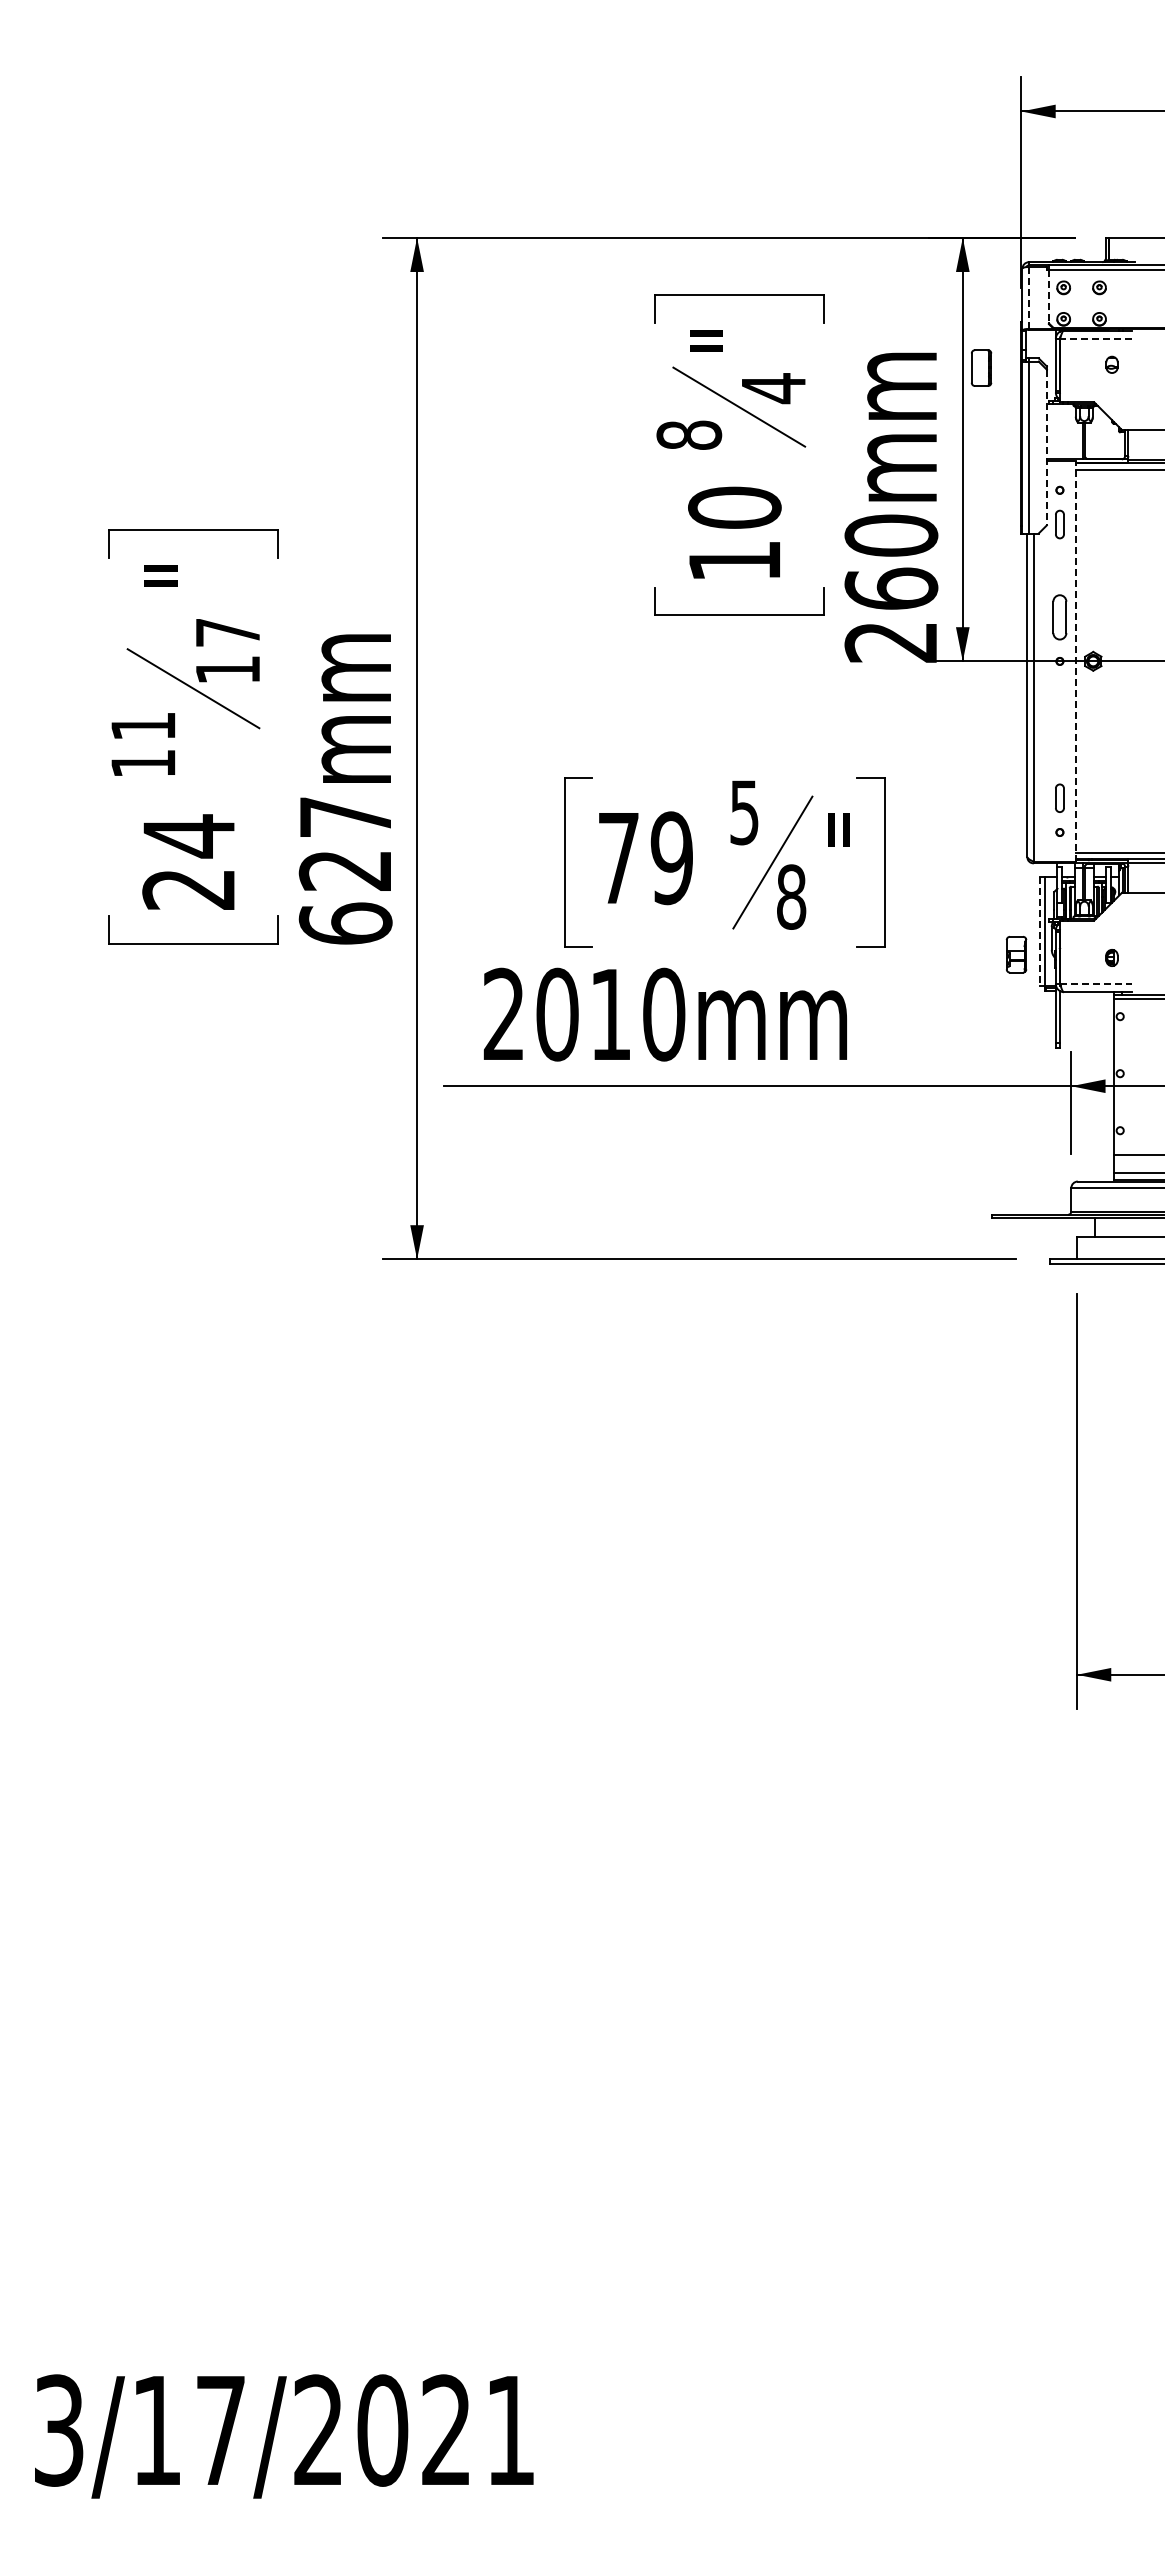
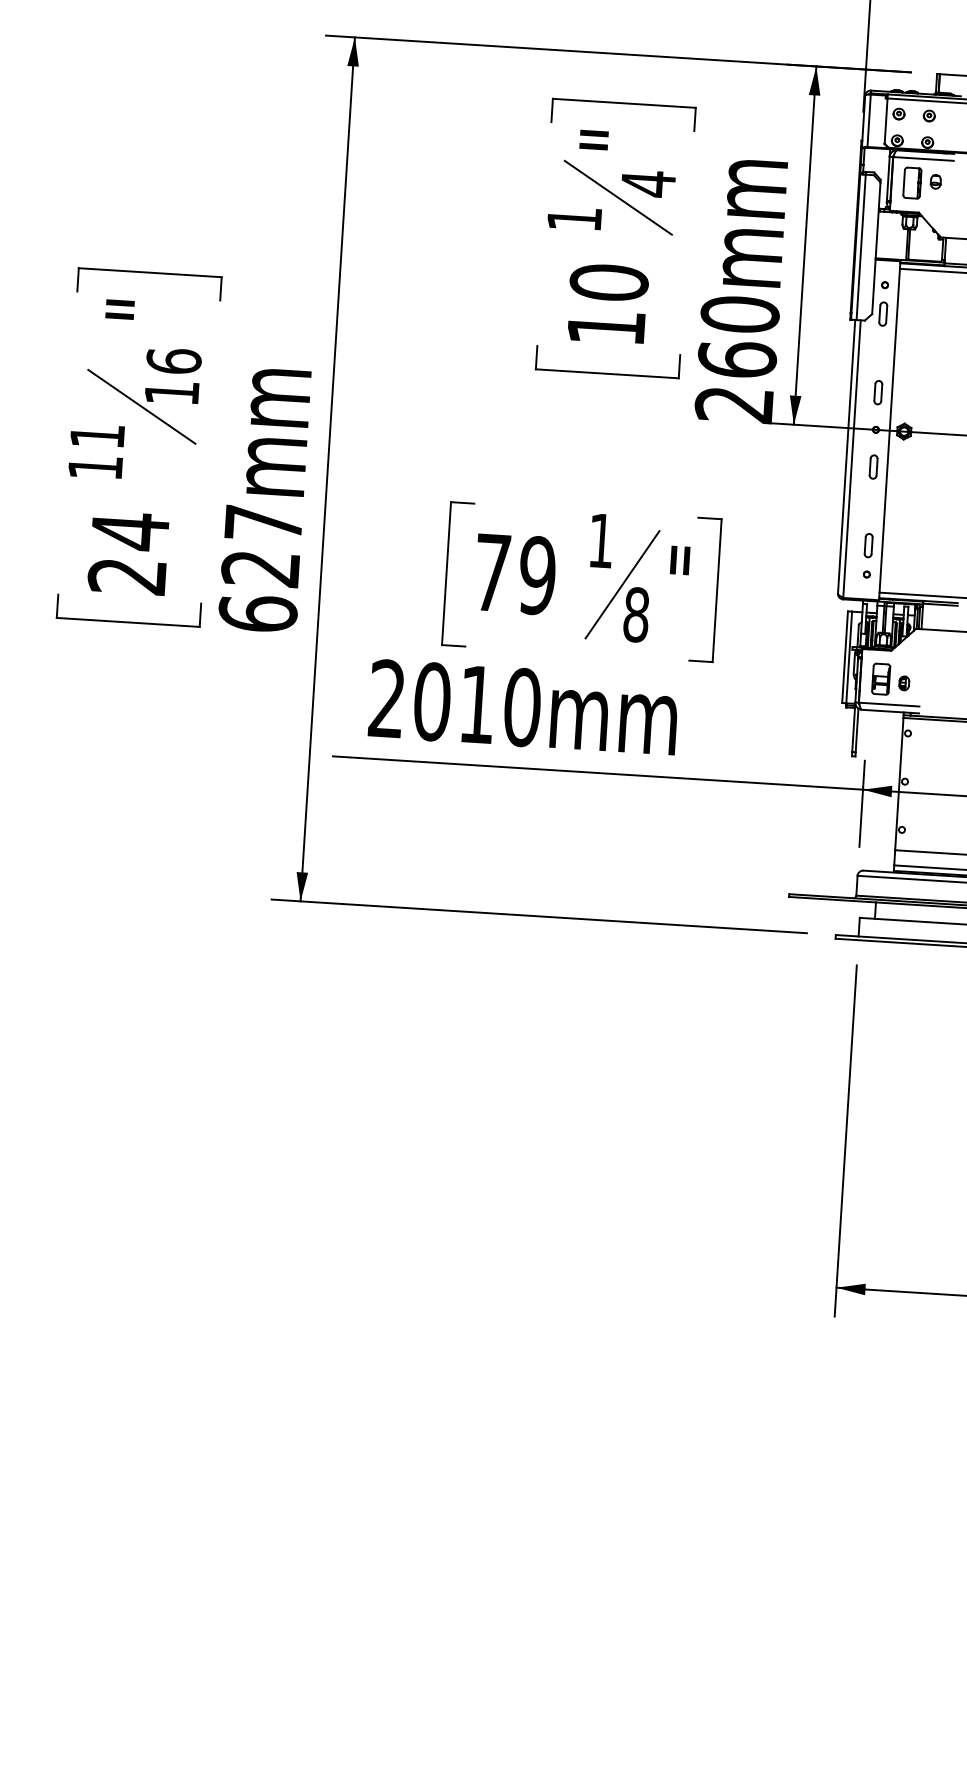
line: (1049, 296) -> (886, 120), dashed -> solid
line: (1028, 297) -> (868, 120), dashed -> solid
line: (1095, 338) -> (923, 158), dashed -> solid
part: (981, 367) -> (912, 182), moved
text: (689, 434) -> (574, 218), 8 -> 1
line: (1046, 447) -> (876, 248), dashed -> solid
part: (1059, 617) -> (877, 392), size x0.62
text: (227, 632) -> (173, 361), 17 -> 16
line: (1076, 660) -> (890, 429), dashed -> solid
part: (1059, 705) -> (873, 467), added
text: (744, 812) -> (601, 540), 5 -> 1
line: (1040, 932) -> (845, 658), dashed -> solid
part: (1016, 954) -> (881, 679), moved
line: (1095, 984) -> (888, 704), dashed -> solid

